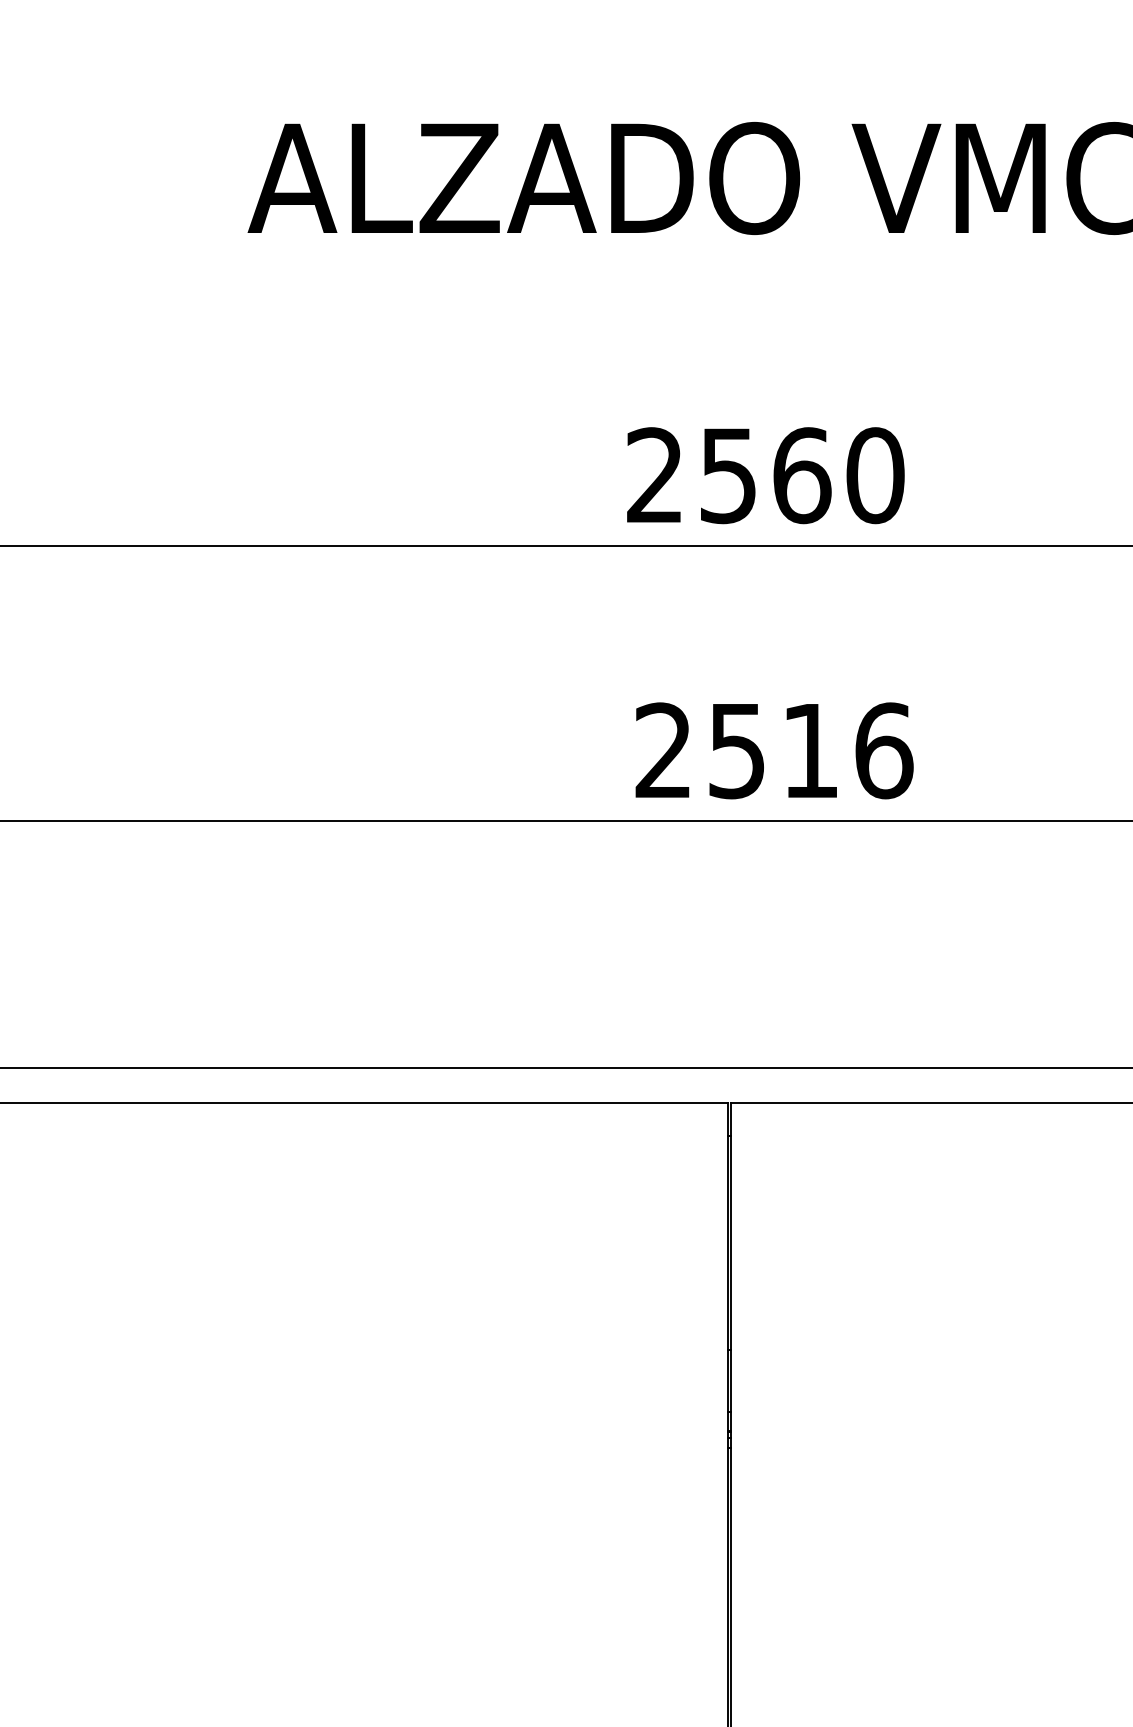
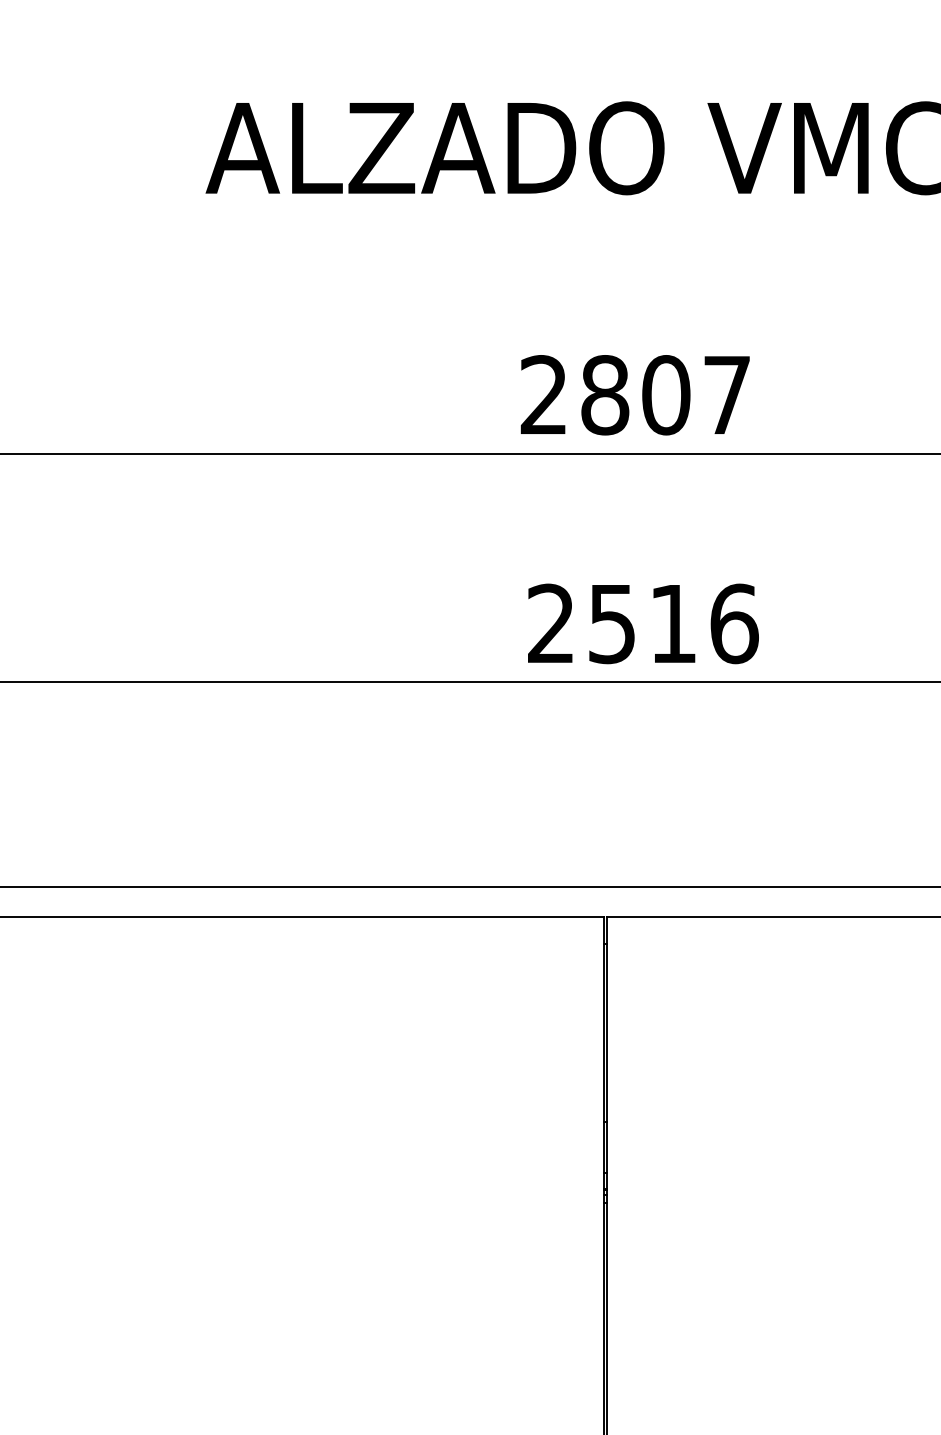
text: (802, 475) -> (666, 395), 2560 -> 2807

